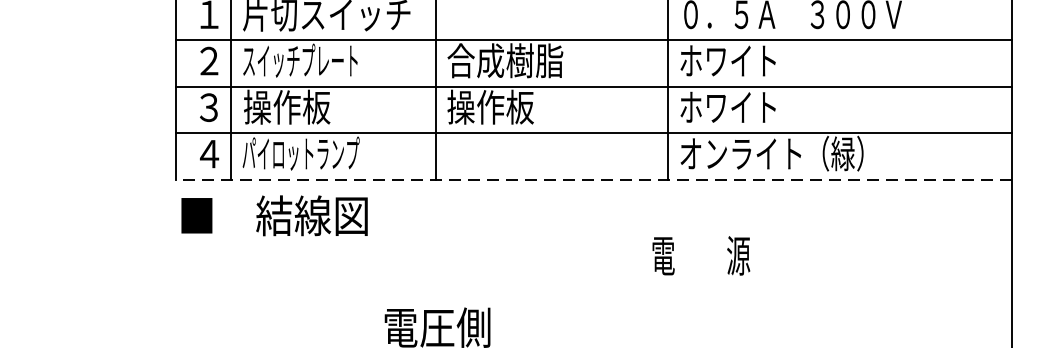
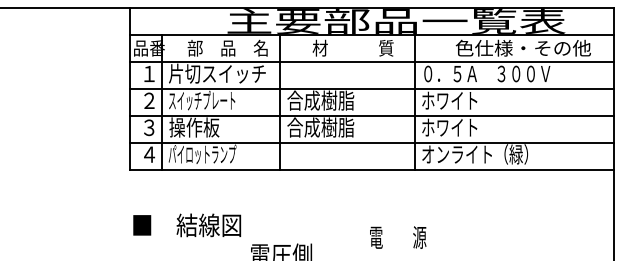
text: (504, 107) -> (320, 127), 操作板 -> 合成樹脂
line: (593, 179) -> (371, 169), dashed -> solid
text: (275, 216) -> (187, 225), moved
text: (701, 255) -> (398, 237), moved

